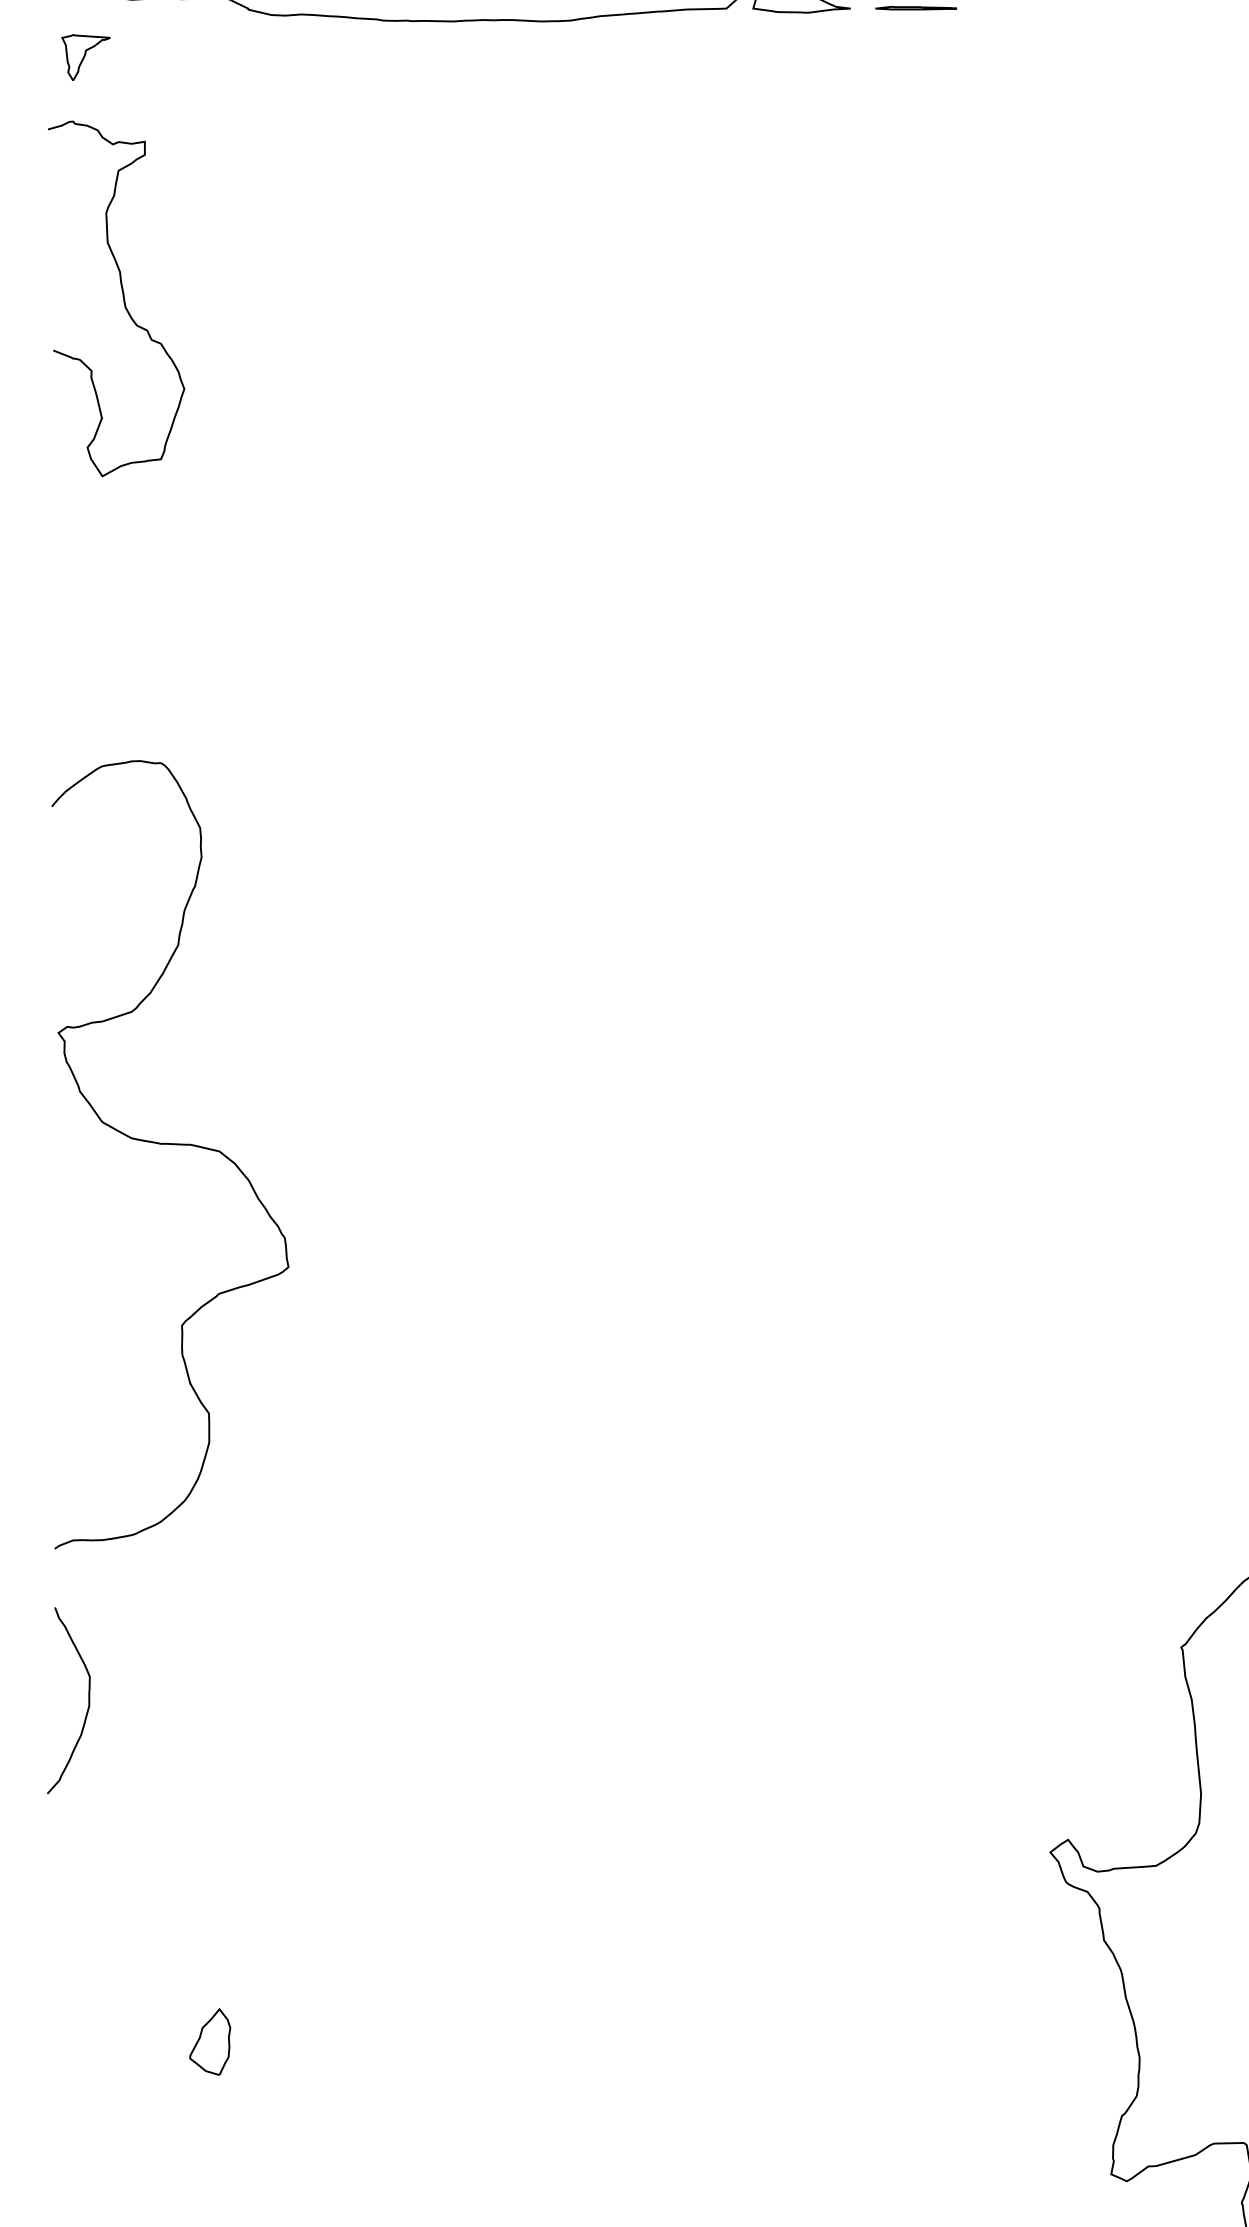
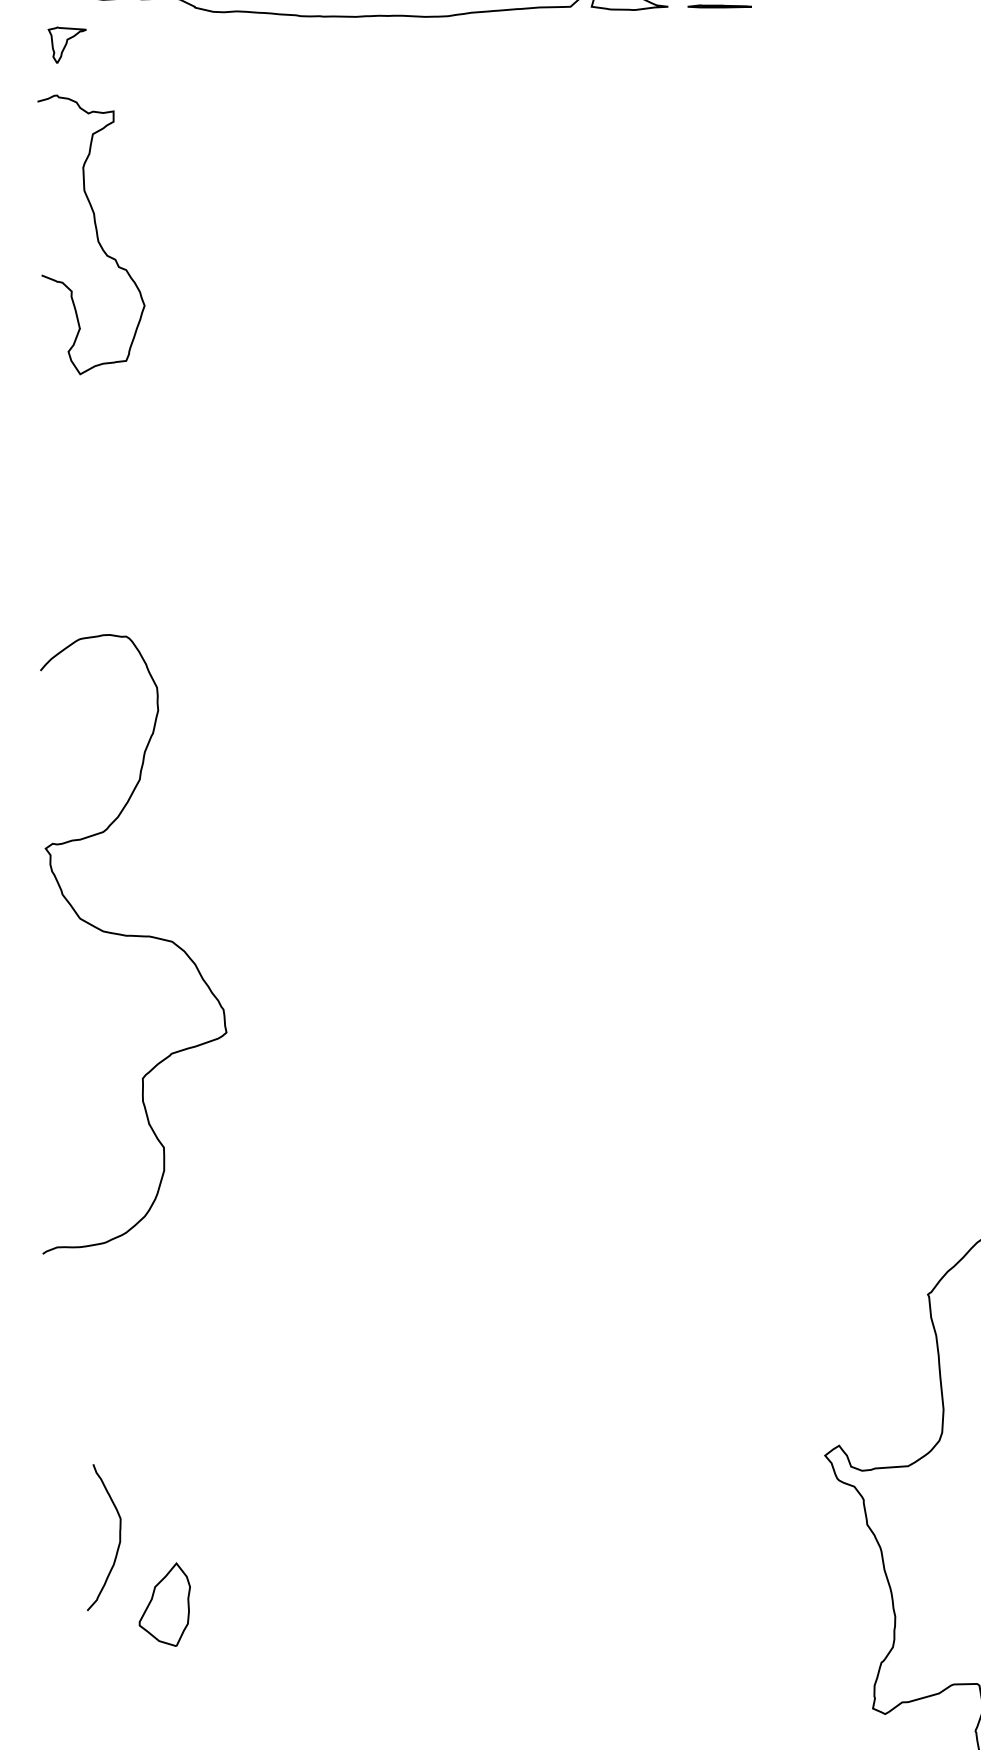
curve: (173, 1145) -> (136, 937), moved
curve: (88, 1700) -> (119, 1537), moved
part: (210, 2041) -> (165, 1604), size x1.6

